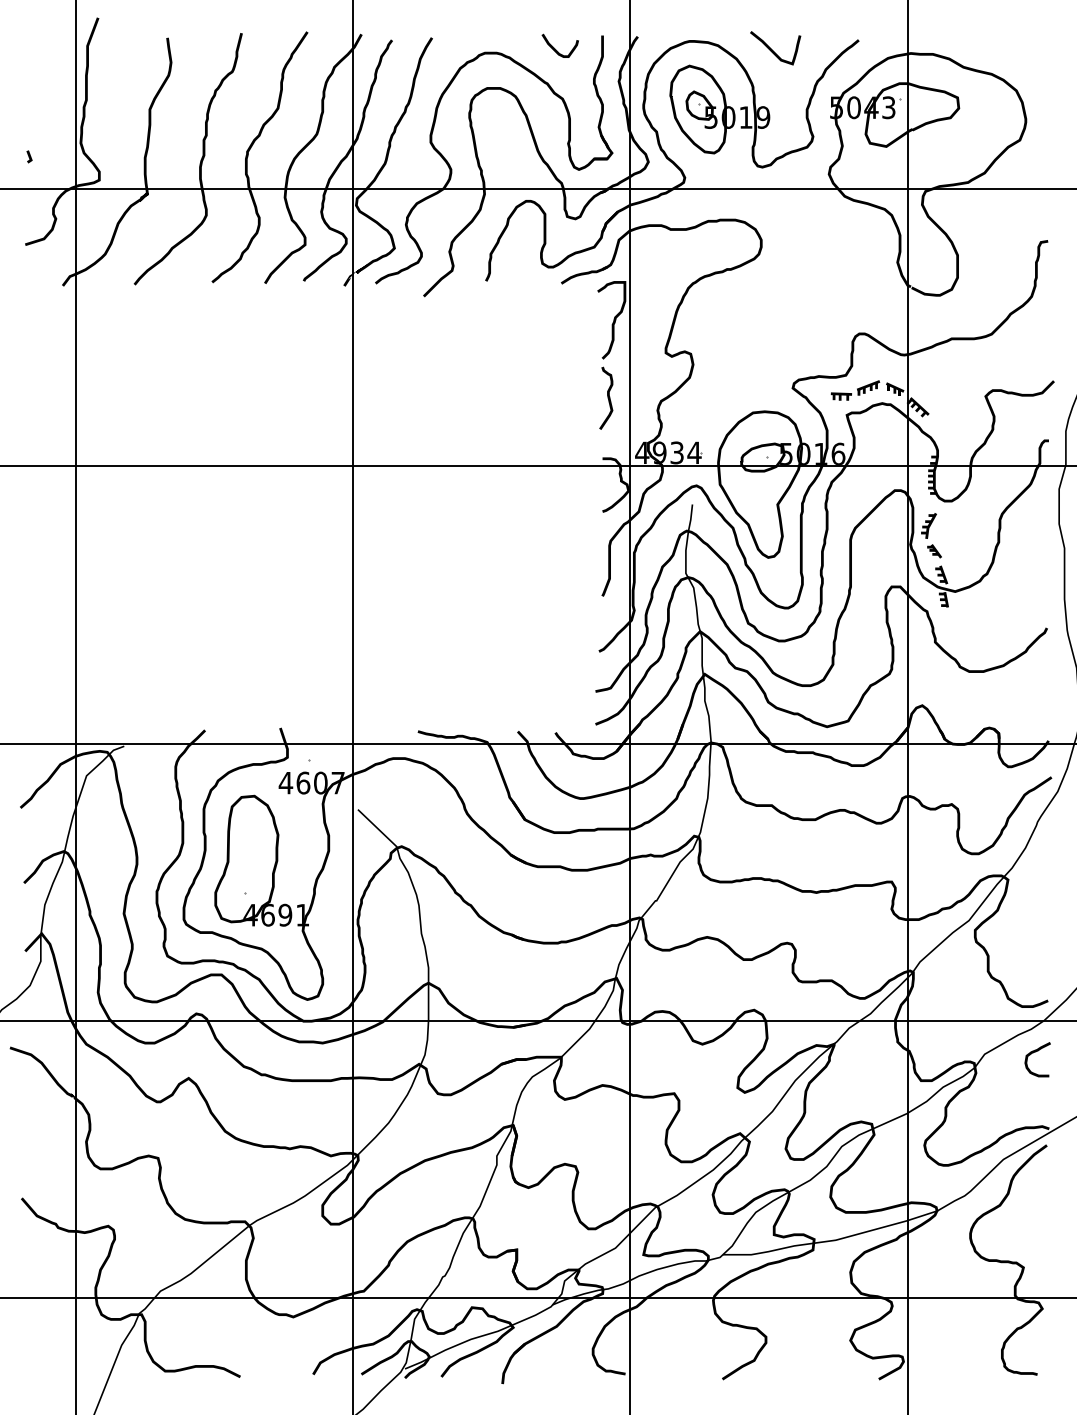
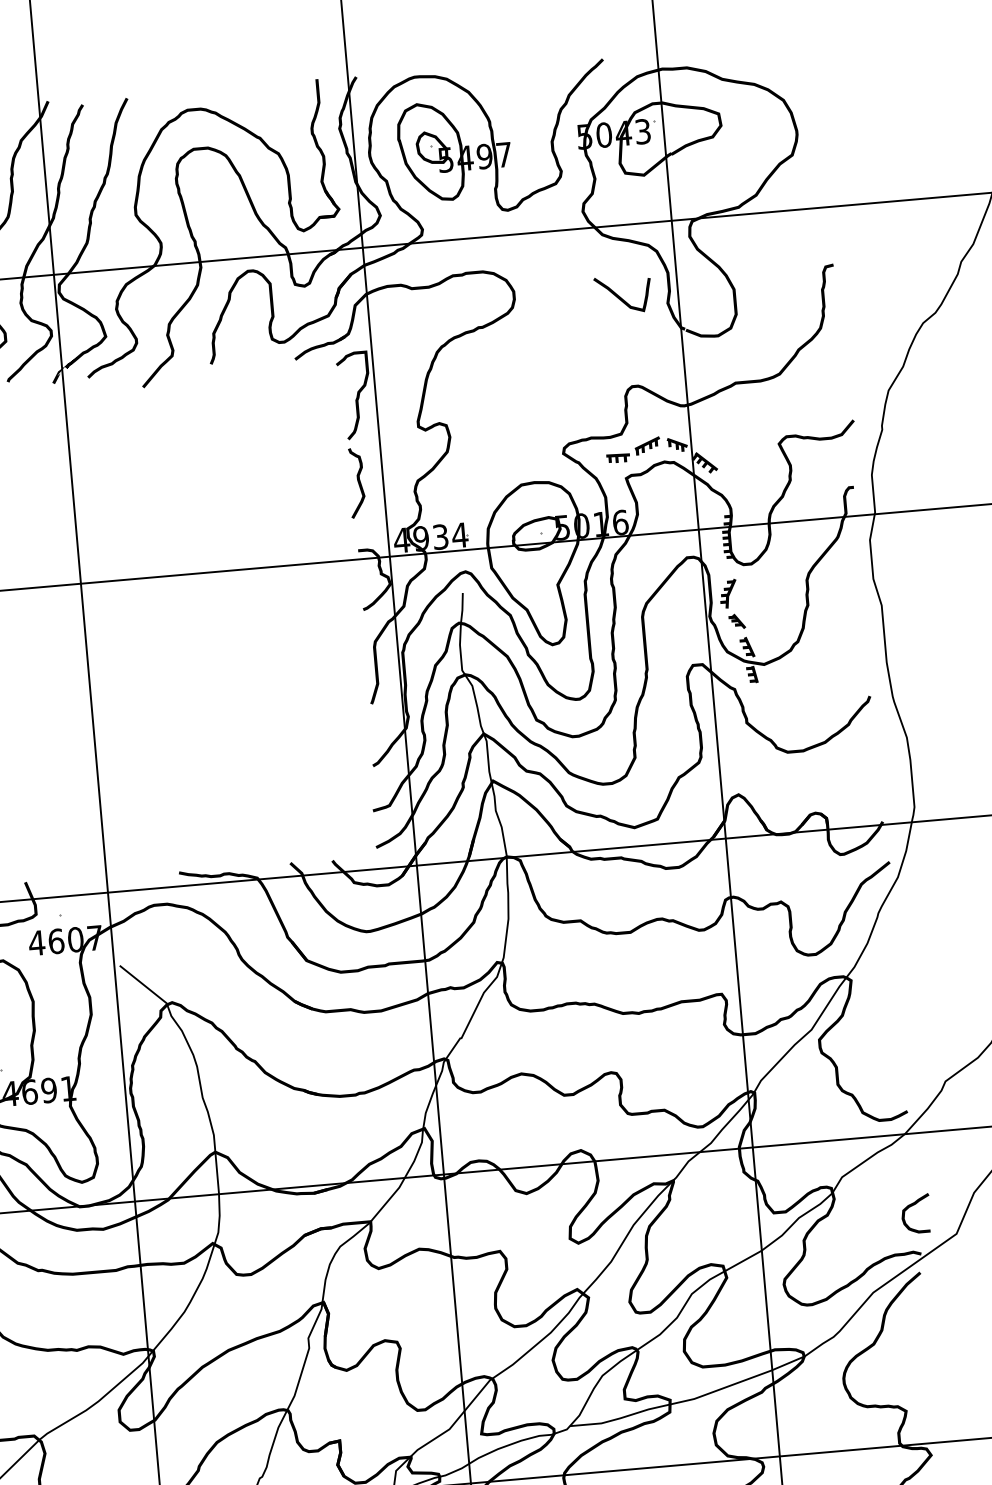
curve: (555, 48) -> (265, 98), removed
curve: (773, 50) -> (621, 297), moved
text: (745, 117) -> (484, 156), 5019 -> 5497
curve: (1033, 1053) -> (910, 1207), moved

